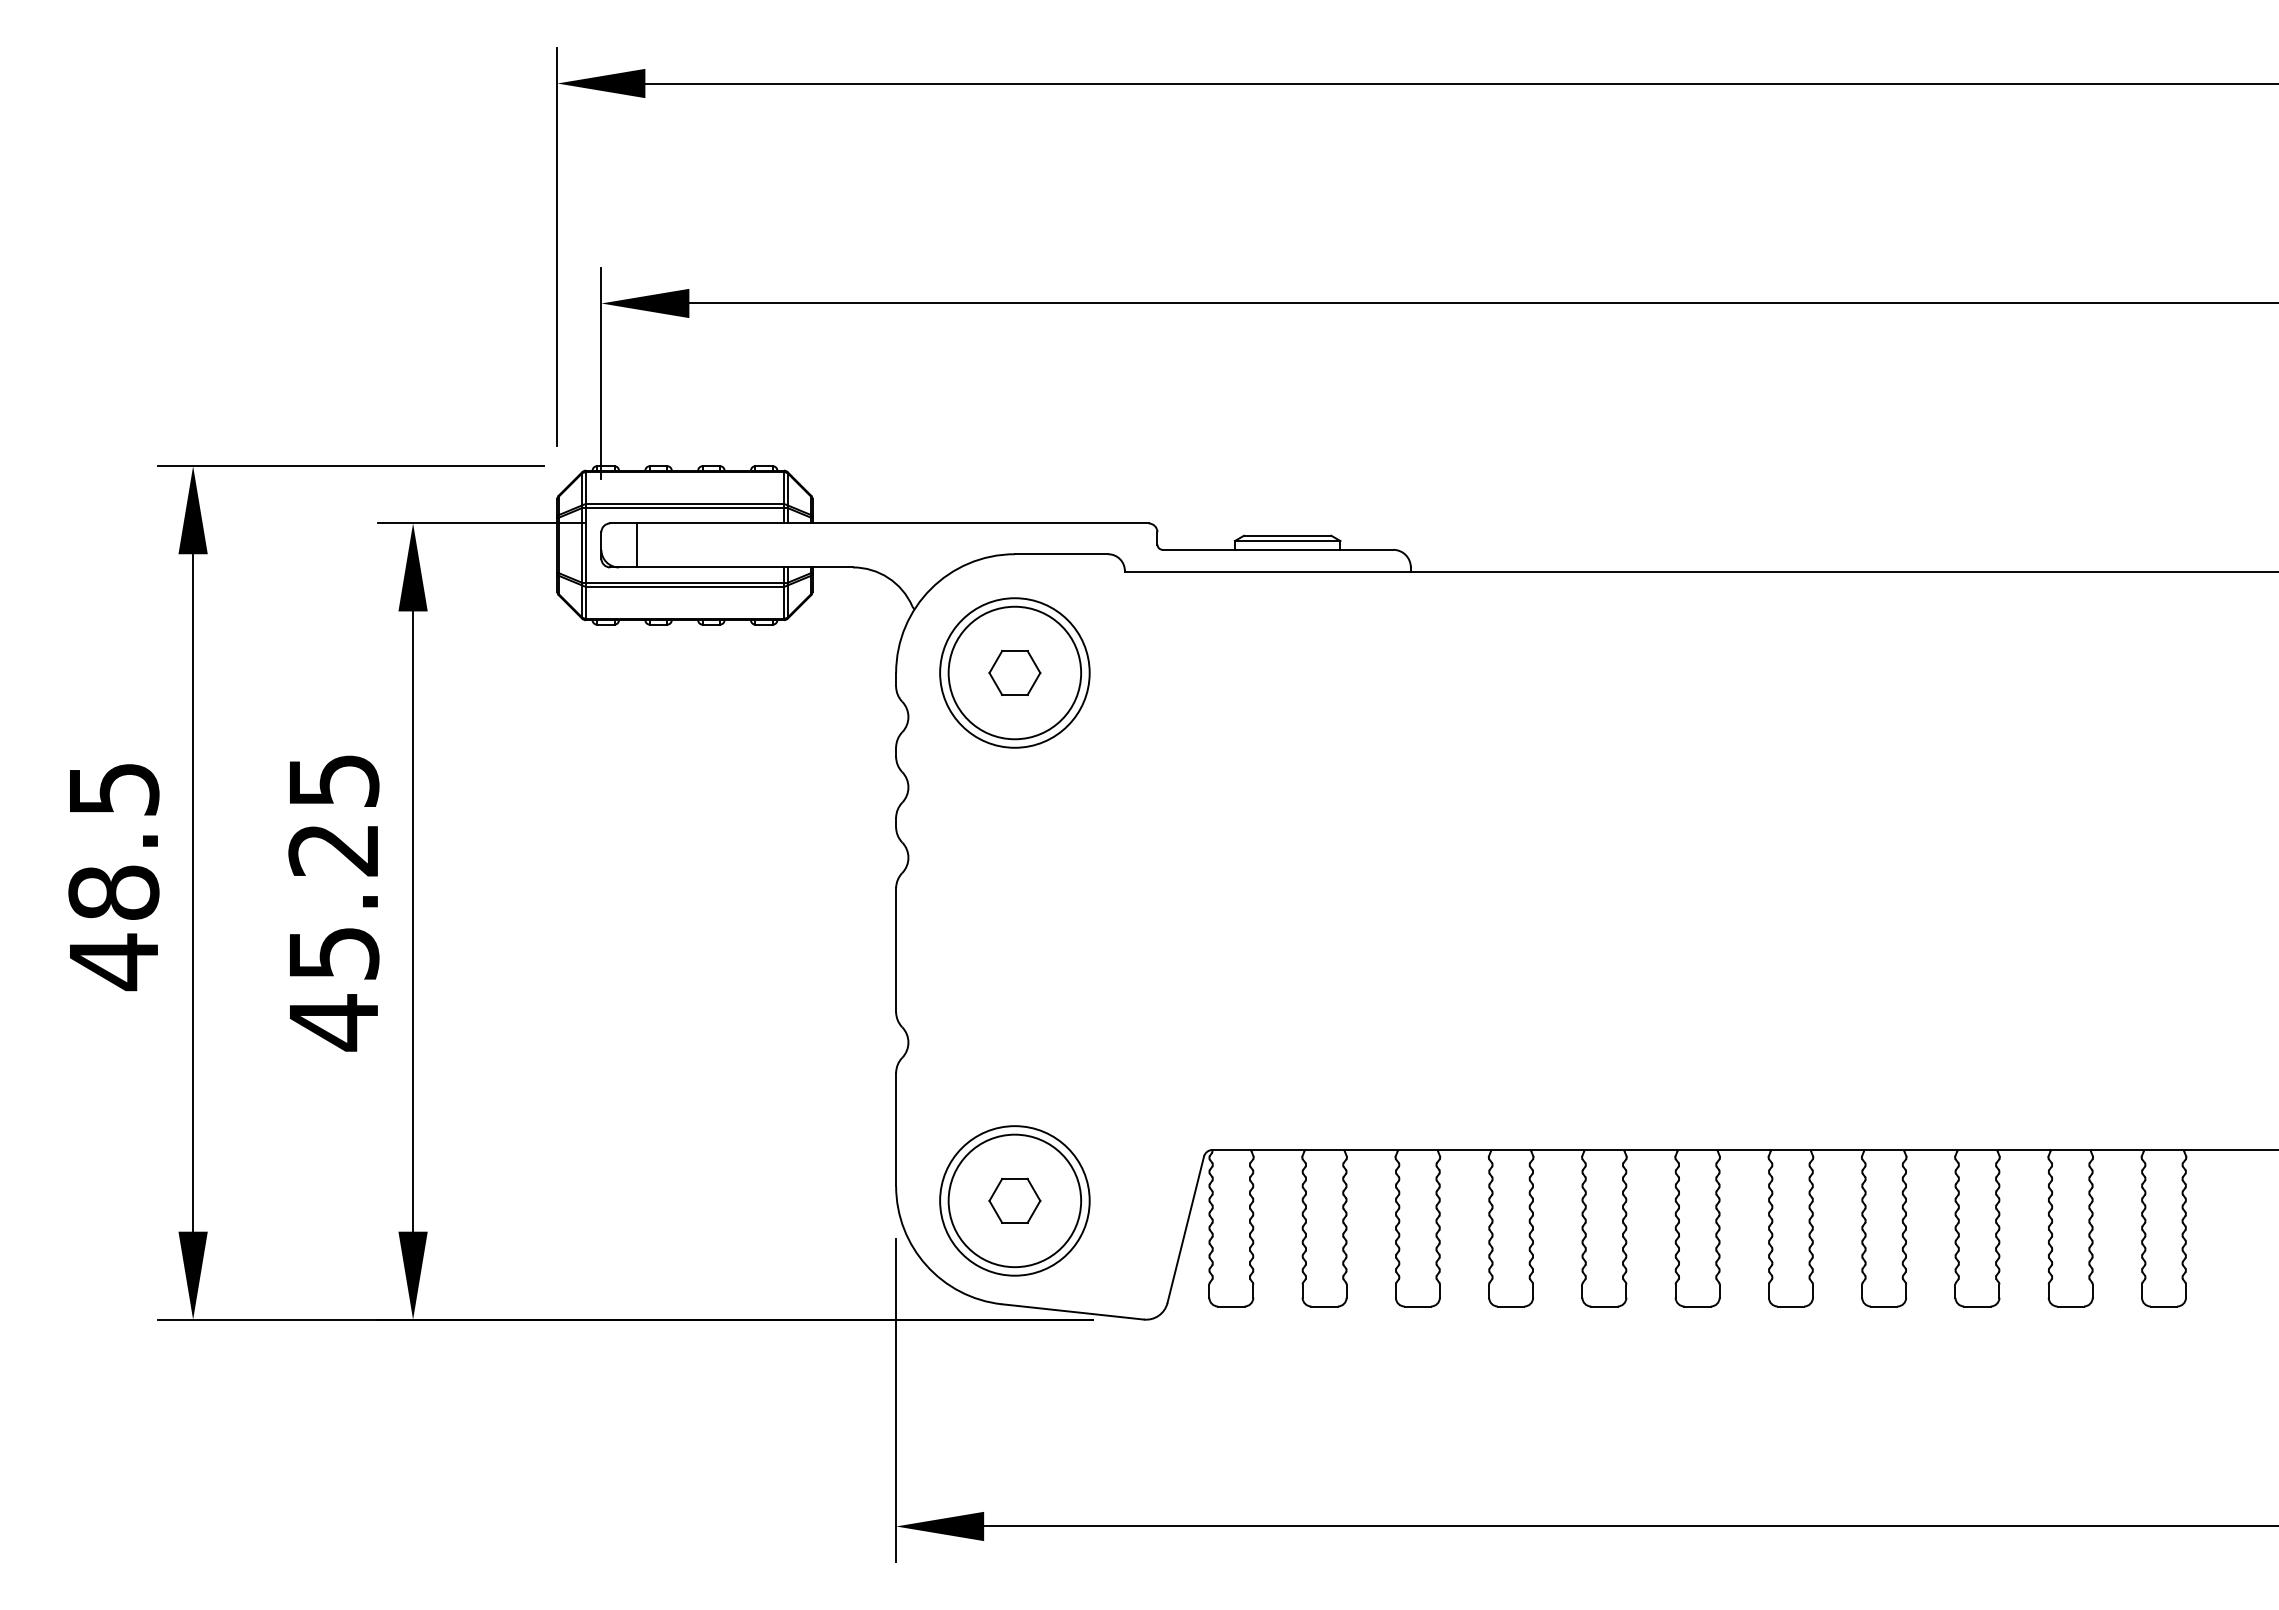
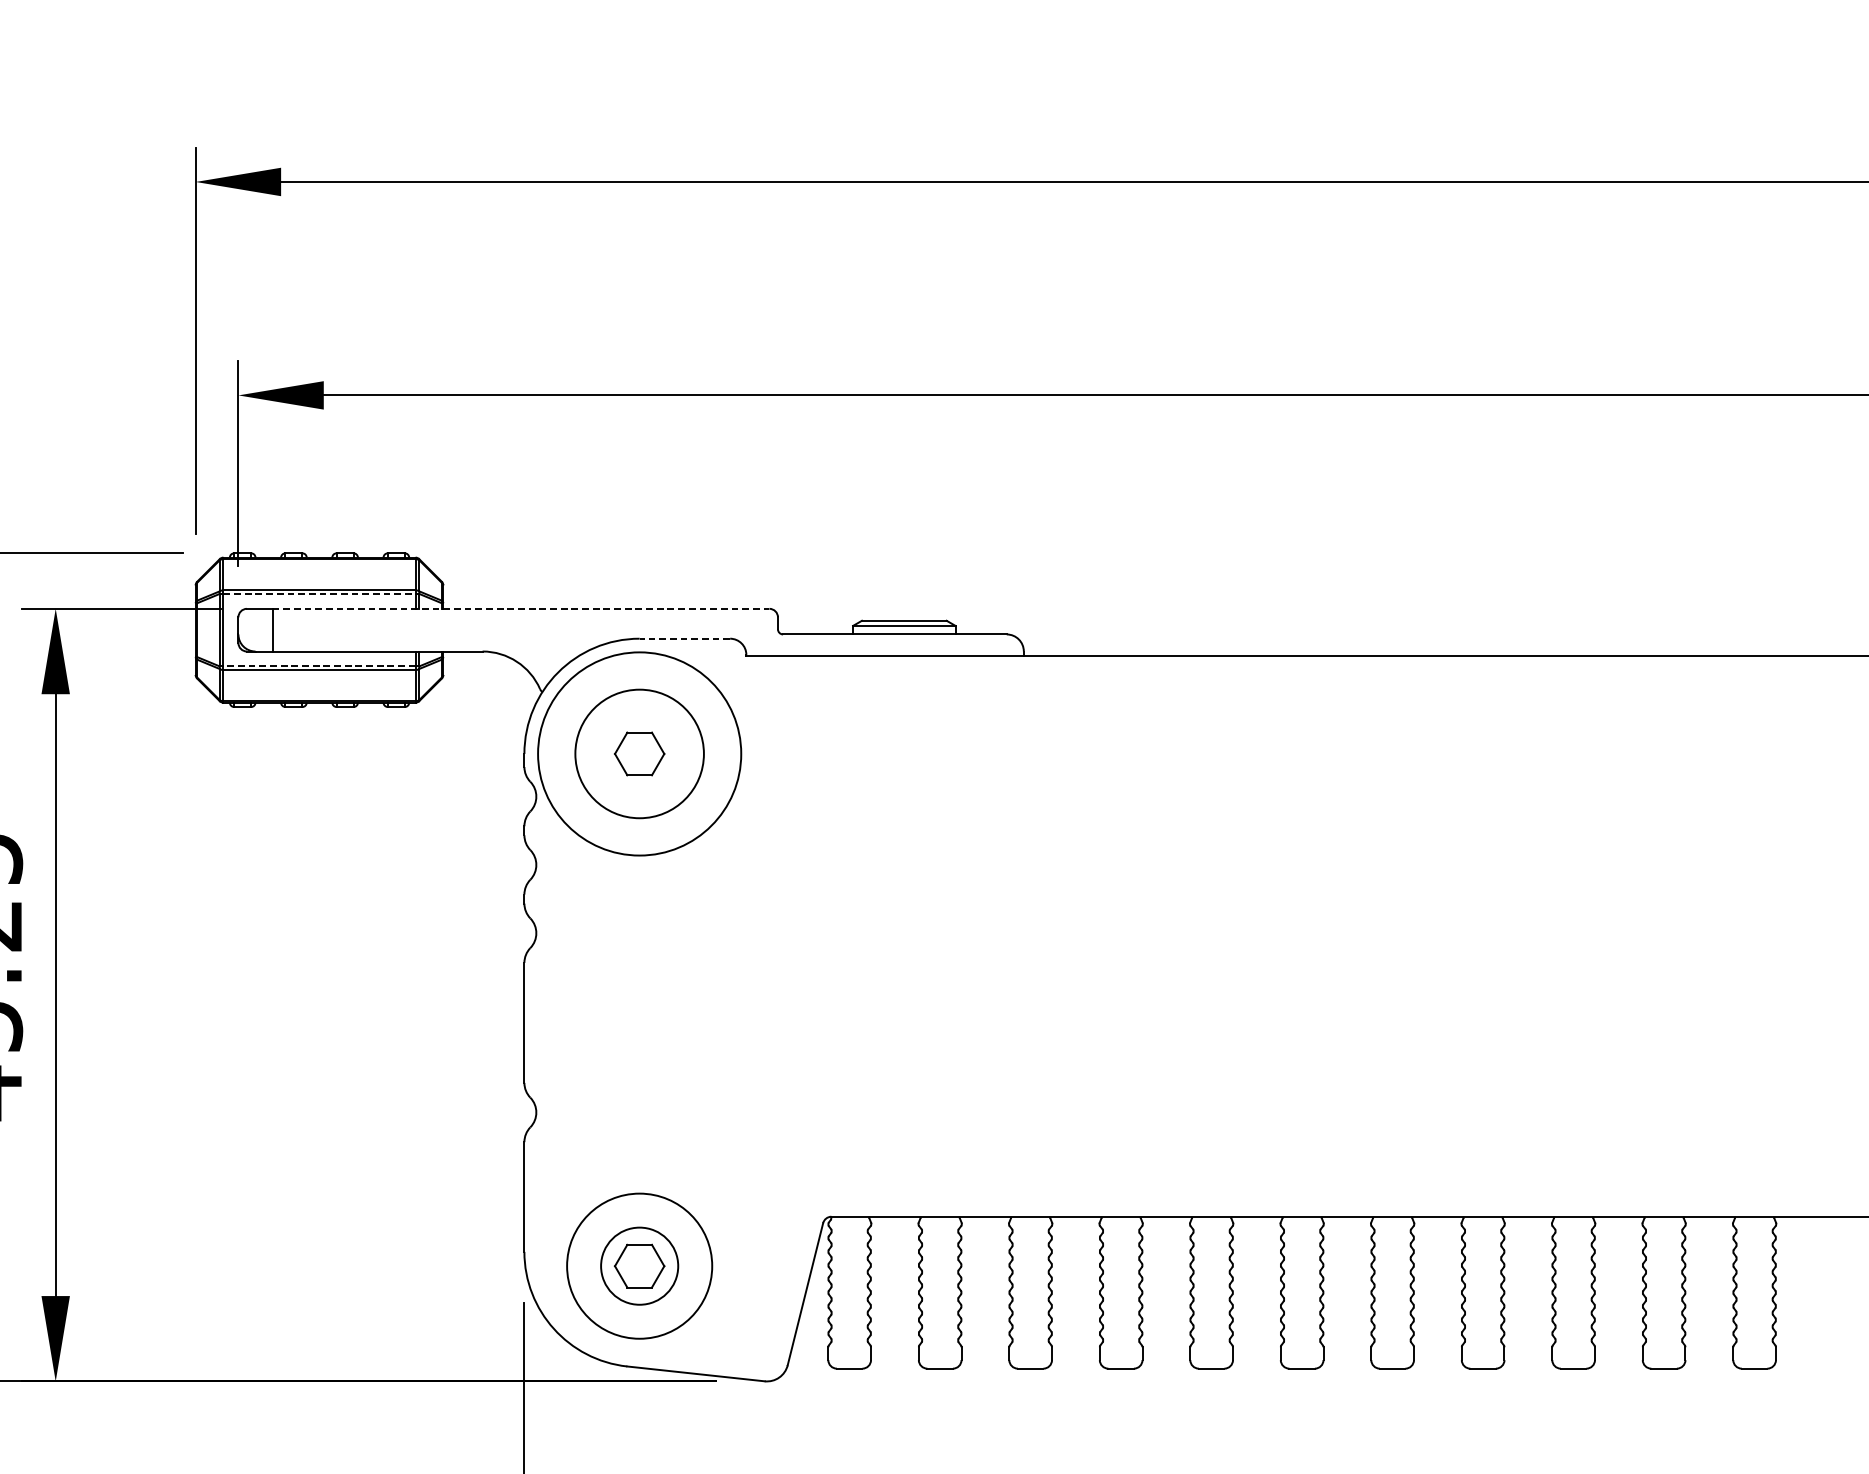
line: (684, 508) -> (319, 594), solid -> dashed
line: (893, 523) -> (521, 608), solid -> dashed
line: (1061, 554) -> (684, 638), solid -> dashed
line: (684, 582) -> (319, 666), solid -> dashed
circle: (1014, 672) -> (639, 753), size x1.4
circle: (1014, 1200) -> (639, 1265), size x0.6

